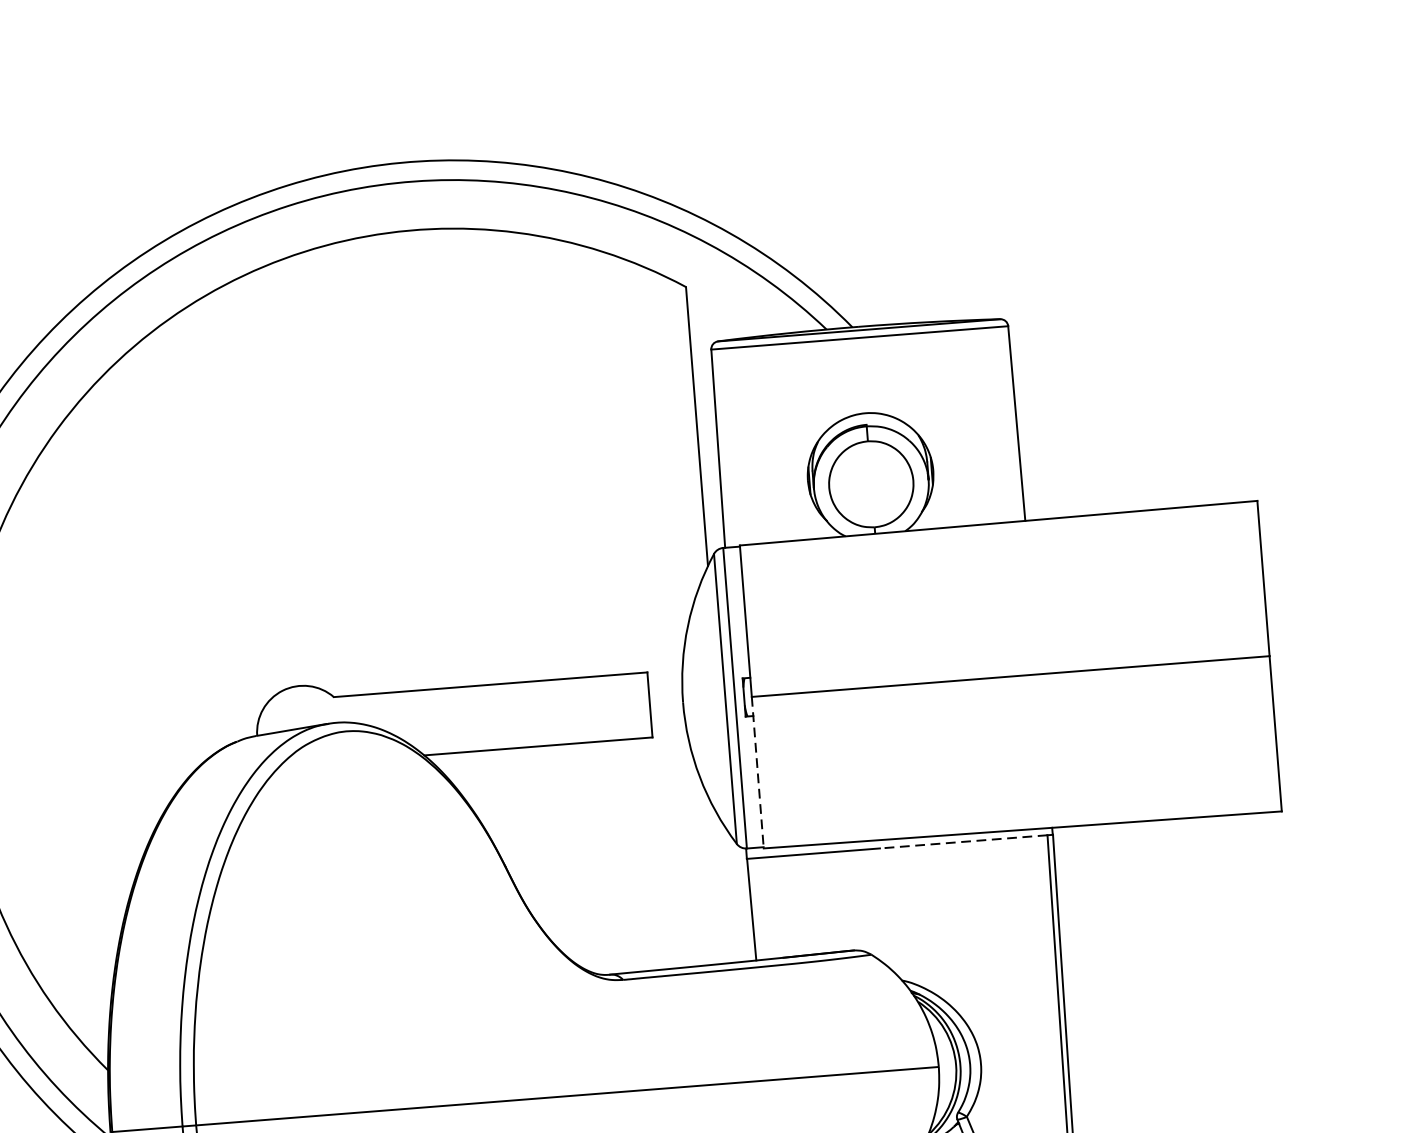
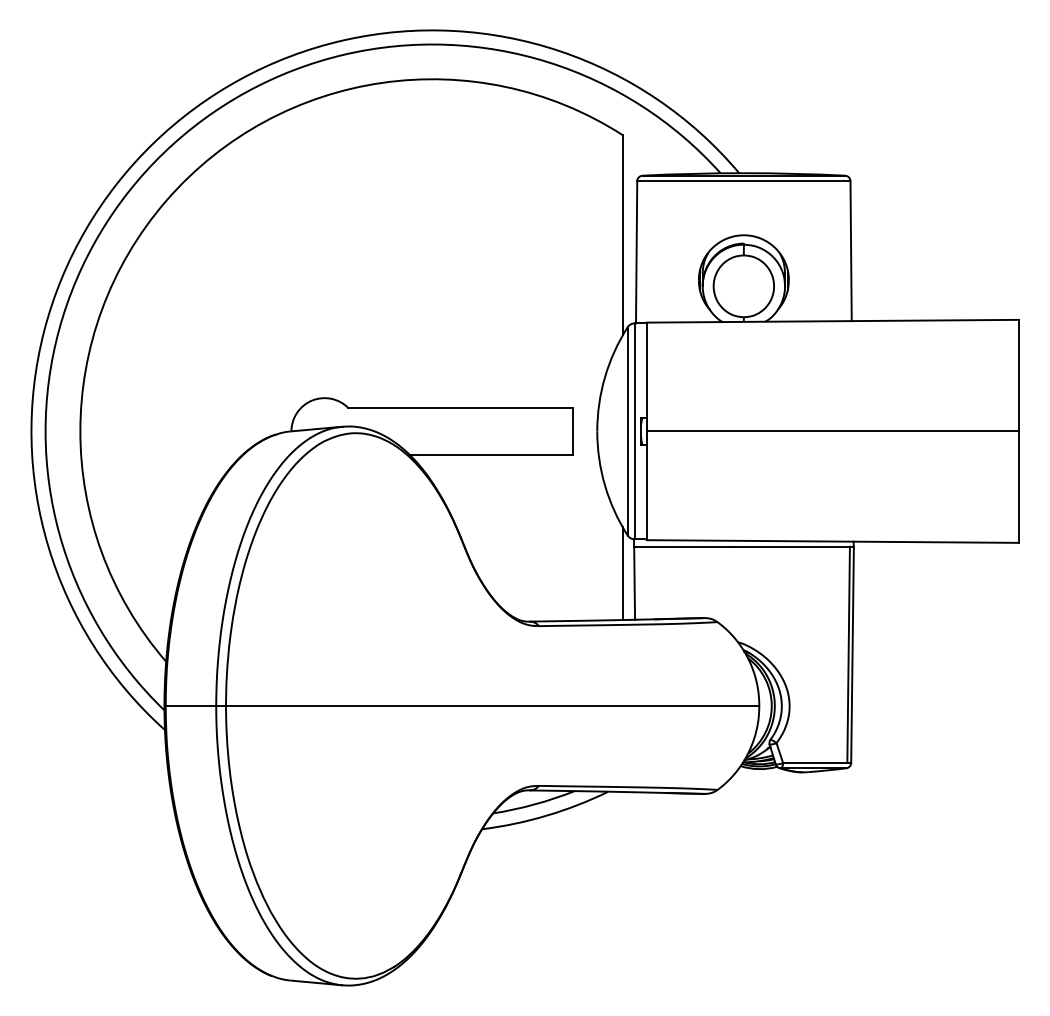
line: (757, 773) -> (646, 486), dashed -> solid
line: (963, 841) -> (789, 546), dashed -> solid
line: (733, 897) -> (622, 573), added

